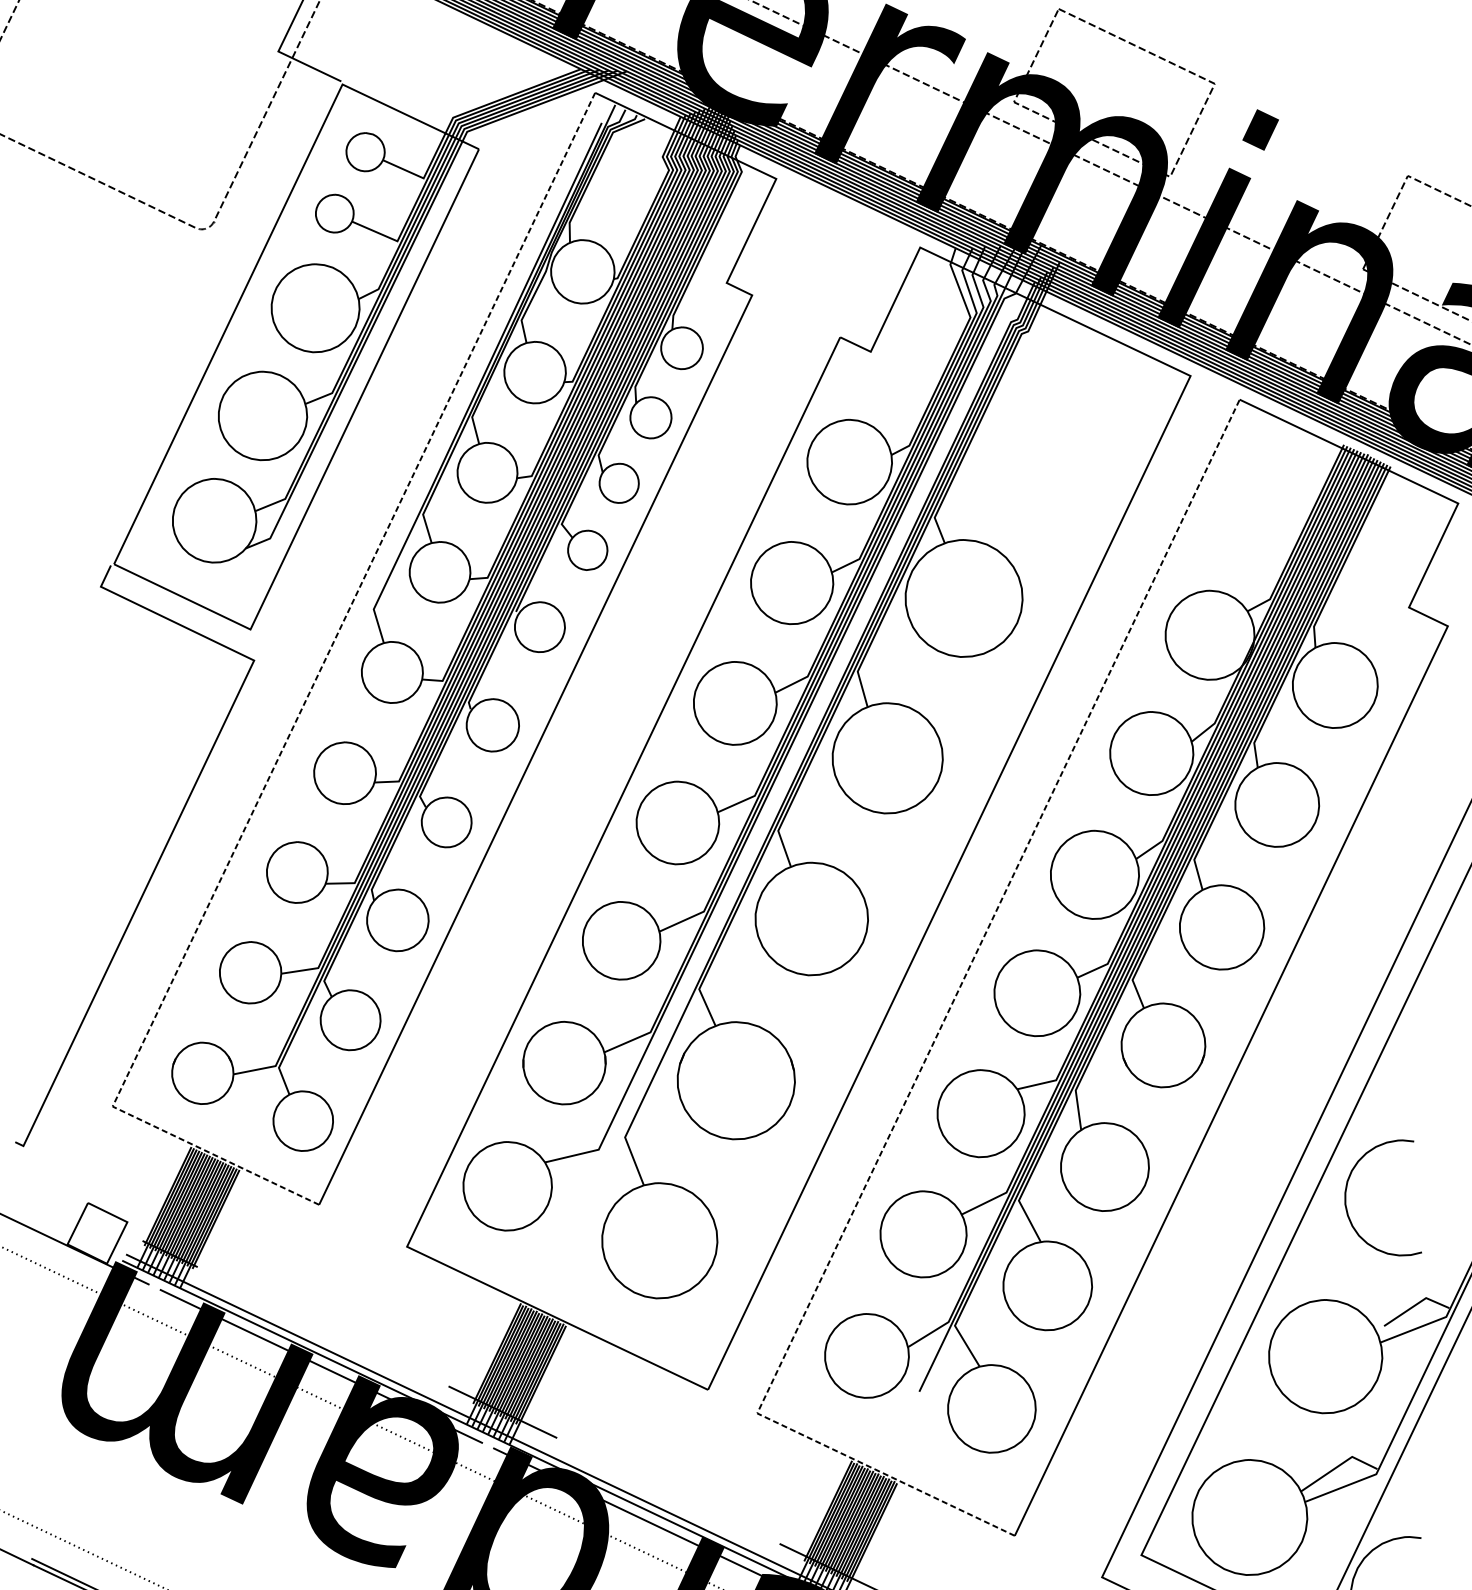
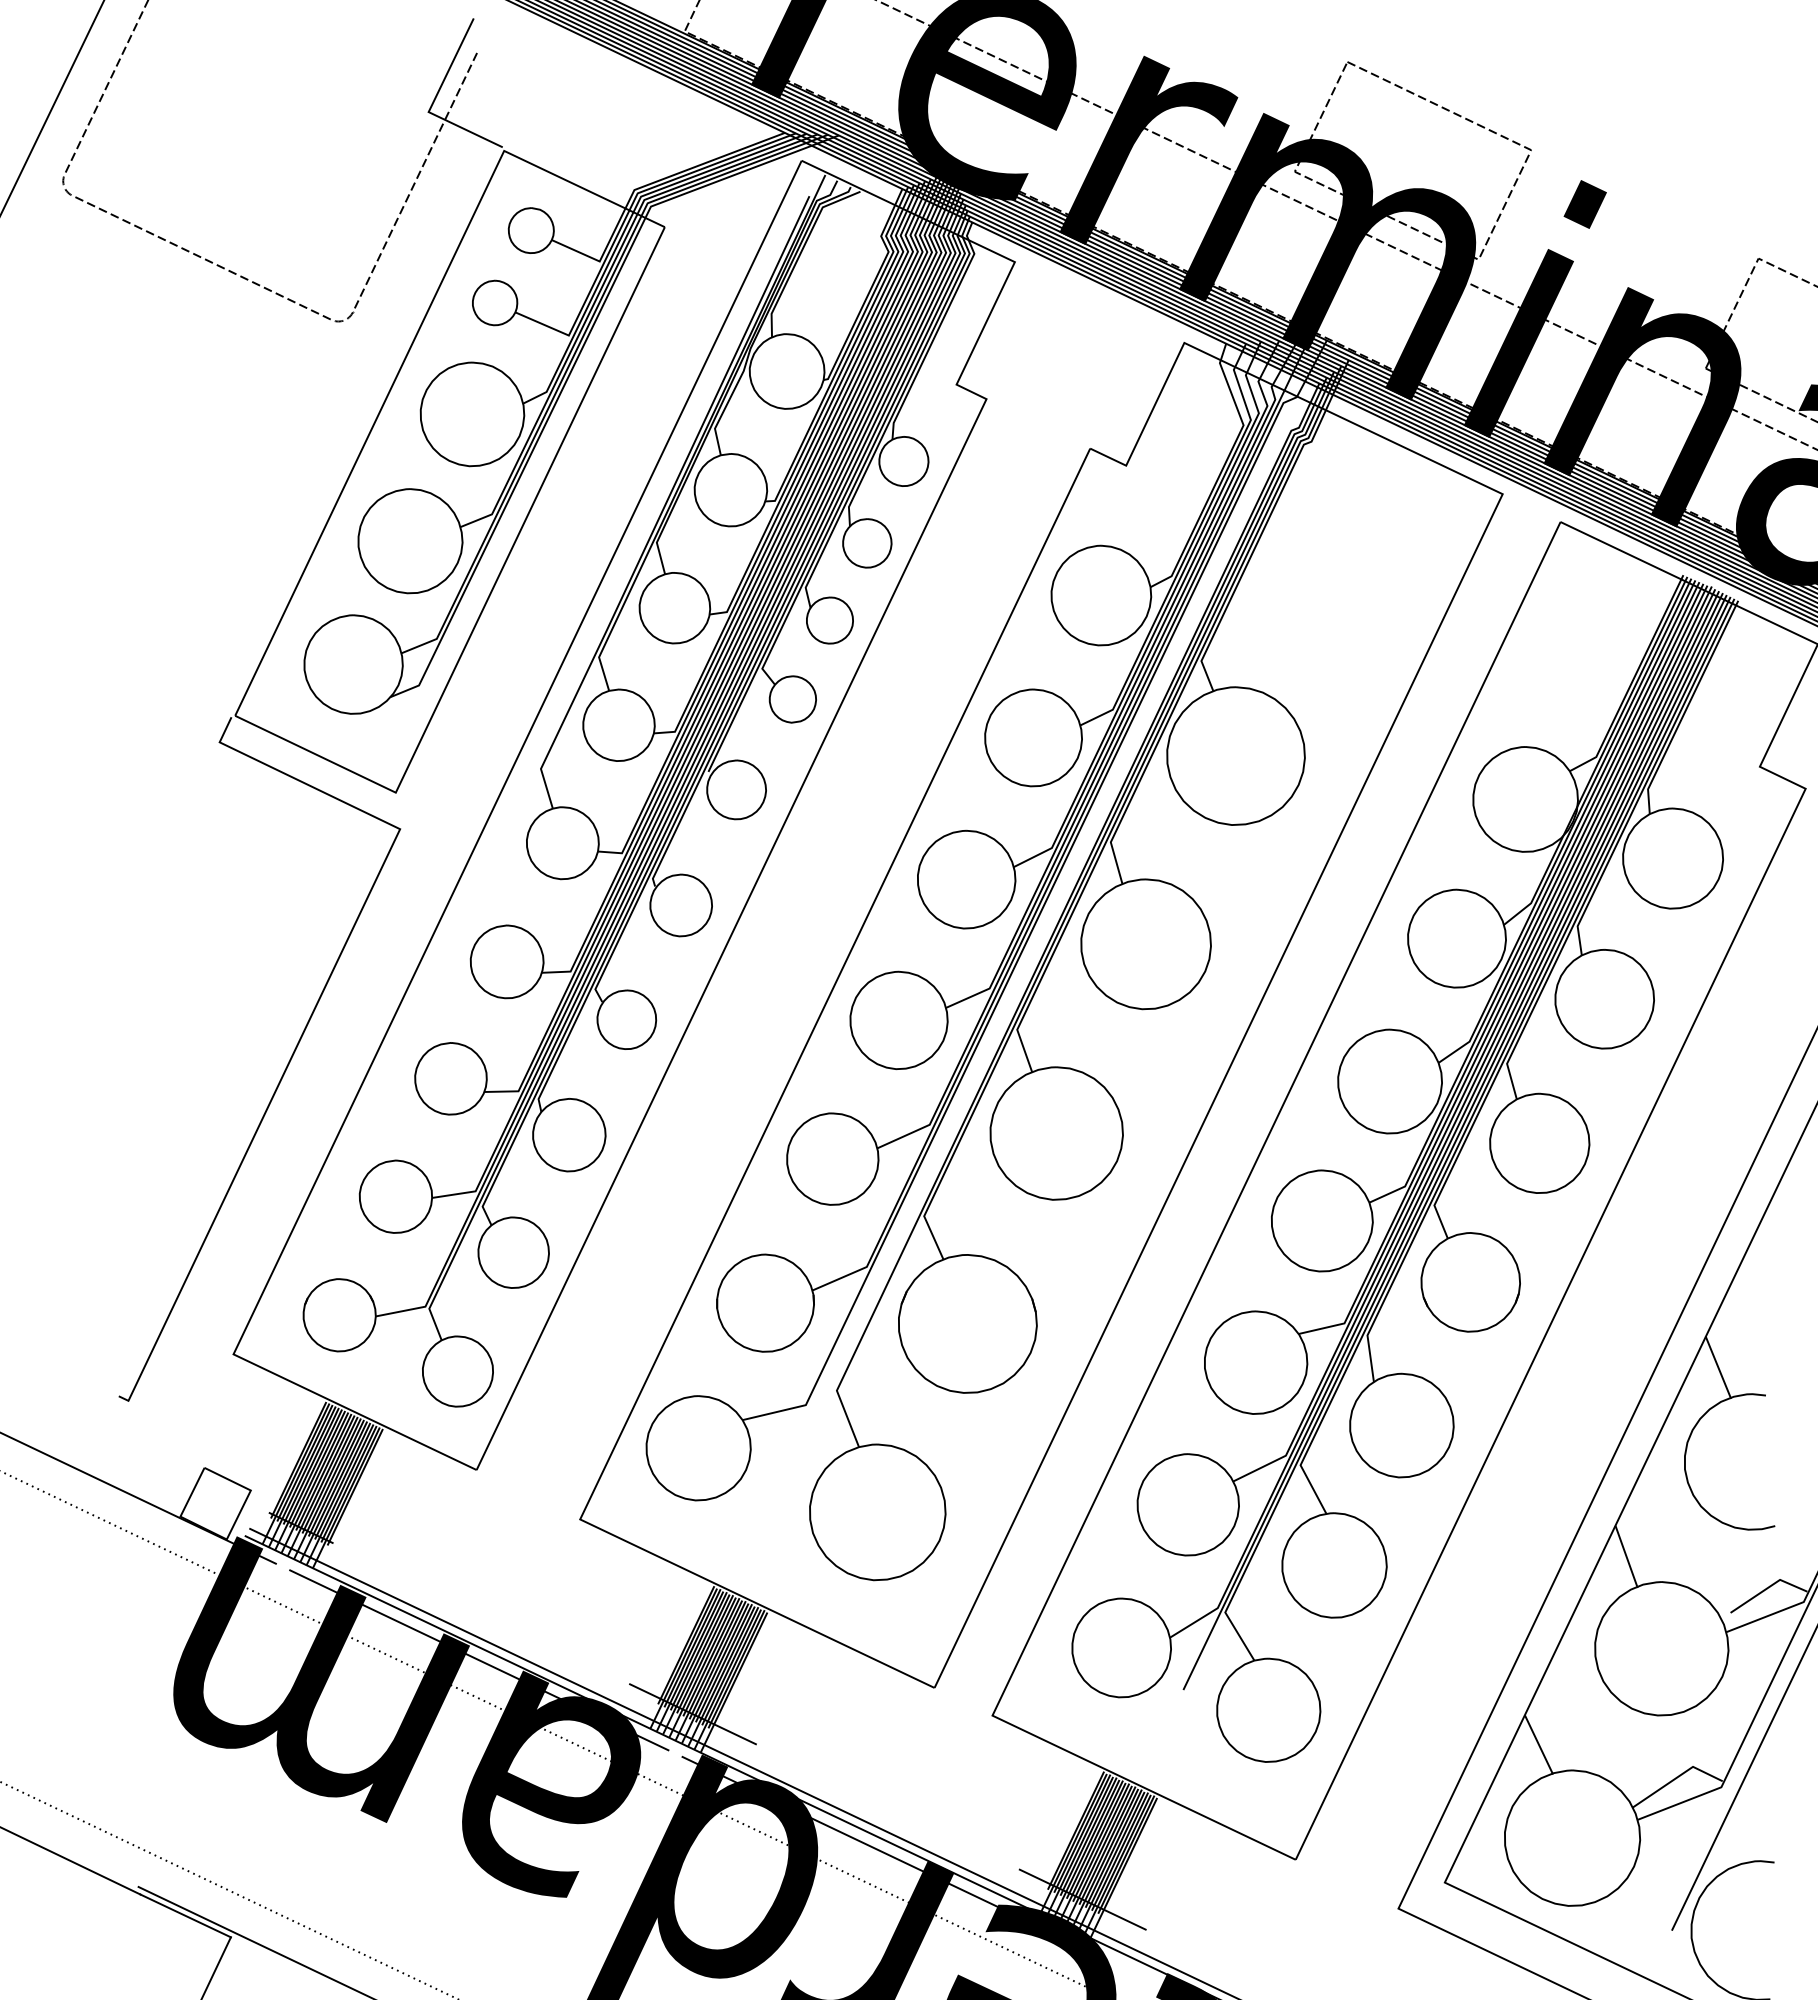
line: (304, 703) -> (459, 879), dashed -> solid
line: (937, 1035) -> (1204, 1270), dashed -> solid
line: (1373, 1117) -> (1718, 1367), added
line: (1295, 1278) -> (1626, 1556), added
line: (1220, 1437) -> (1538, 1744), added

